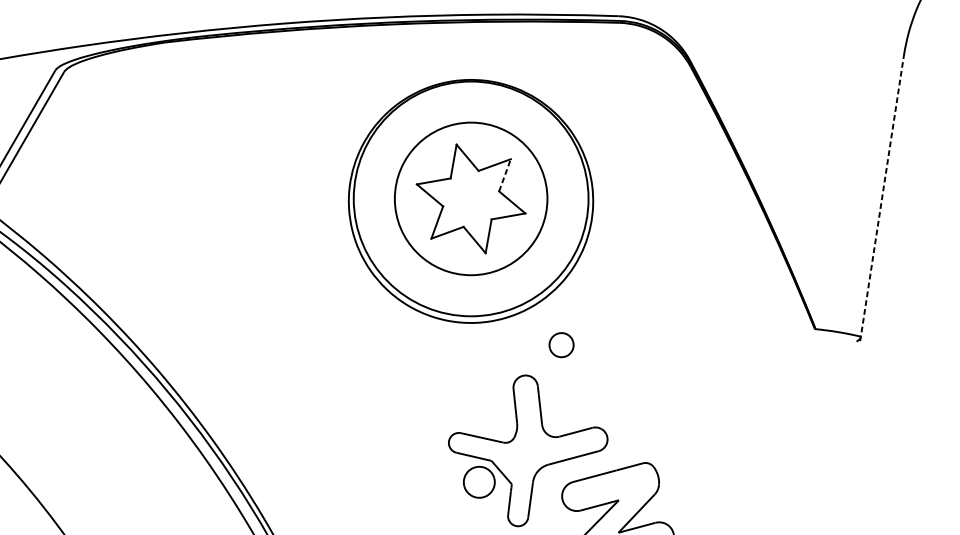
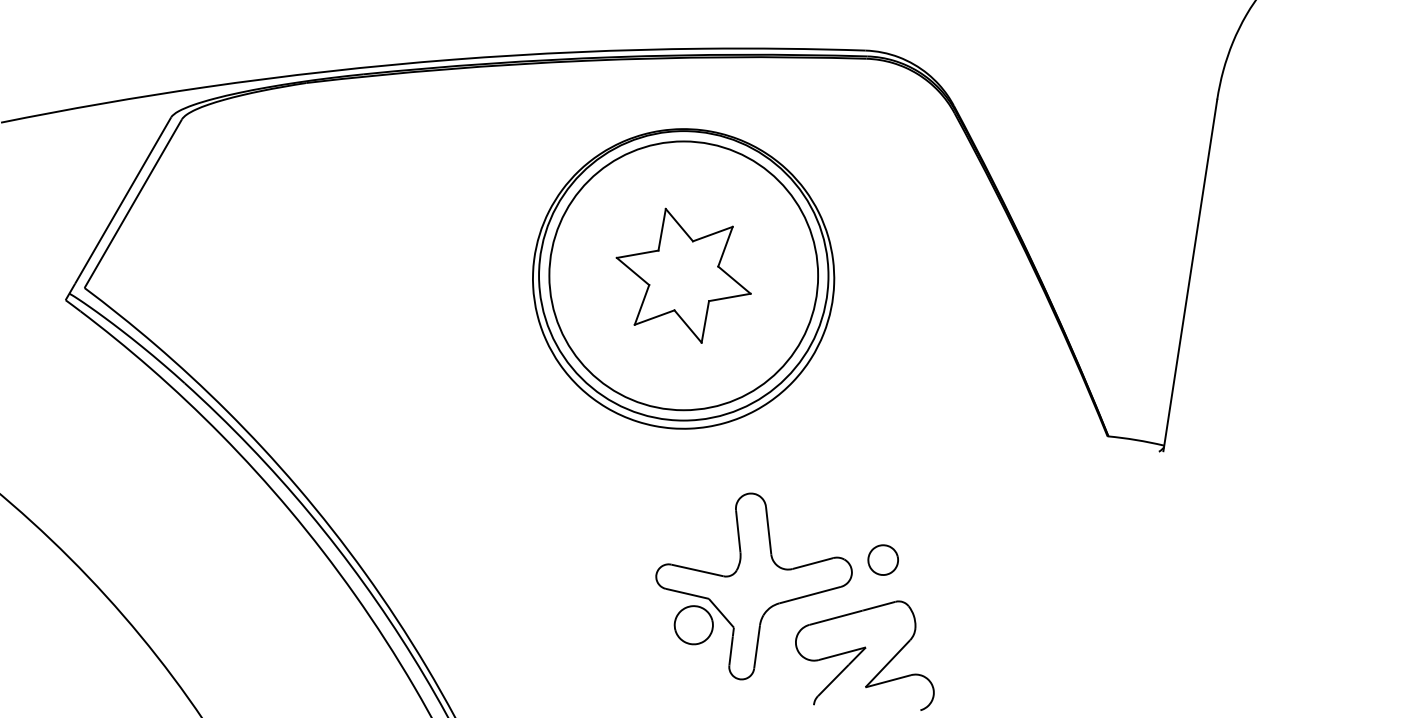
line: (505, 175) -> (725, 246), dashed -> solid
circle: (470, 198) -> (683, 275), size x1.43
line: (882, 198) -> (1190, 275), dashed -> solid
part: (560, 344) -> (882, 559), moved

